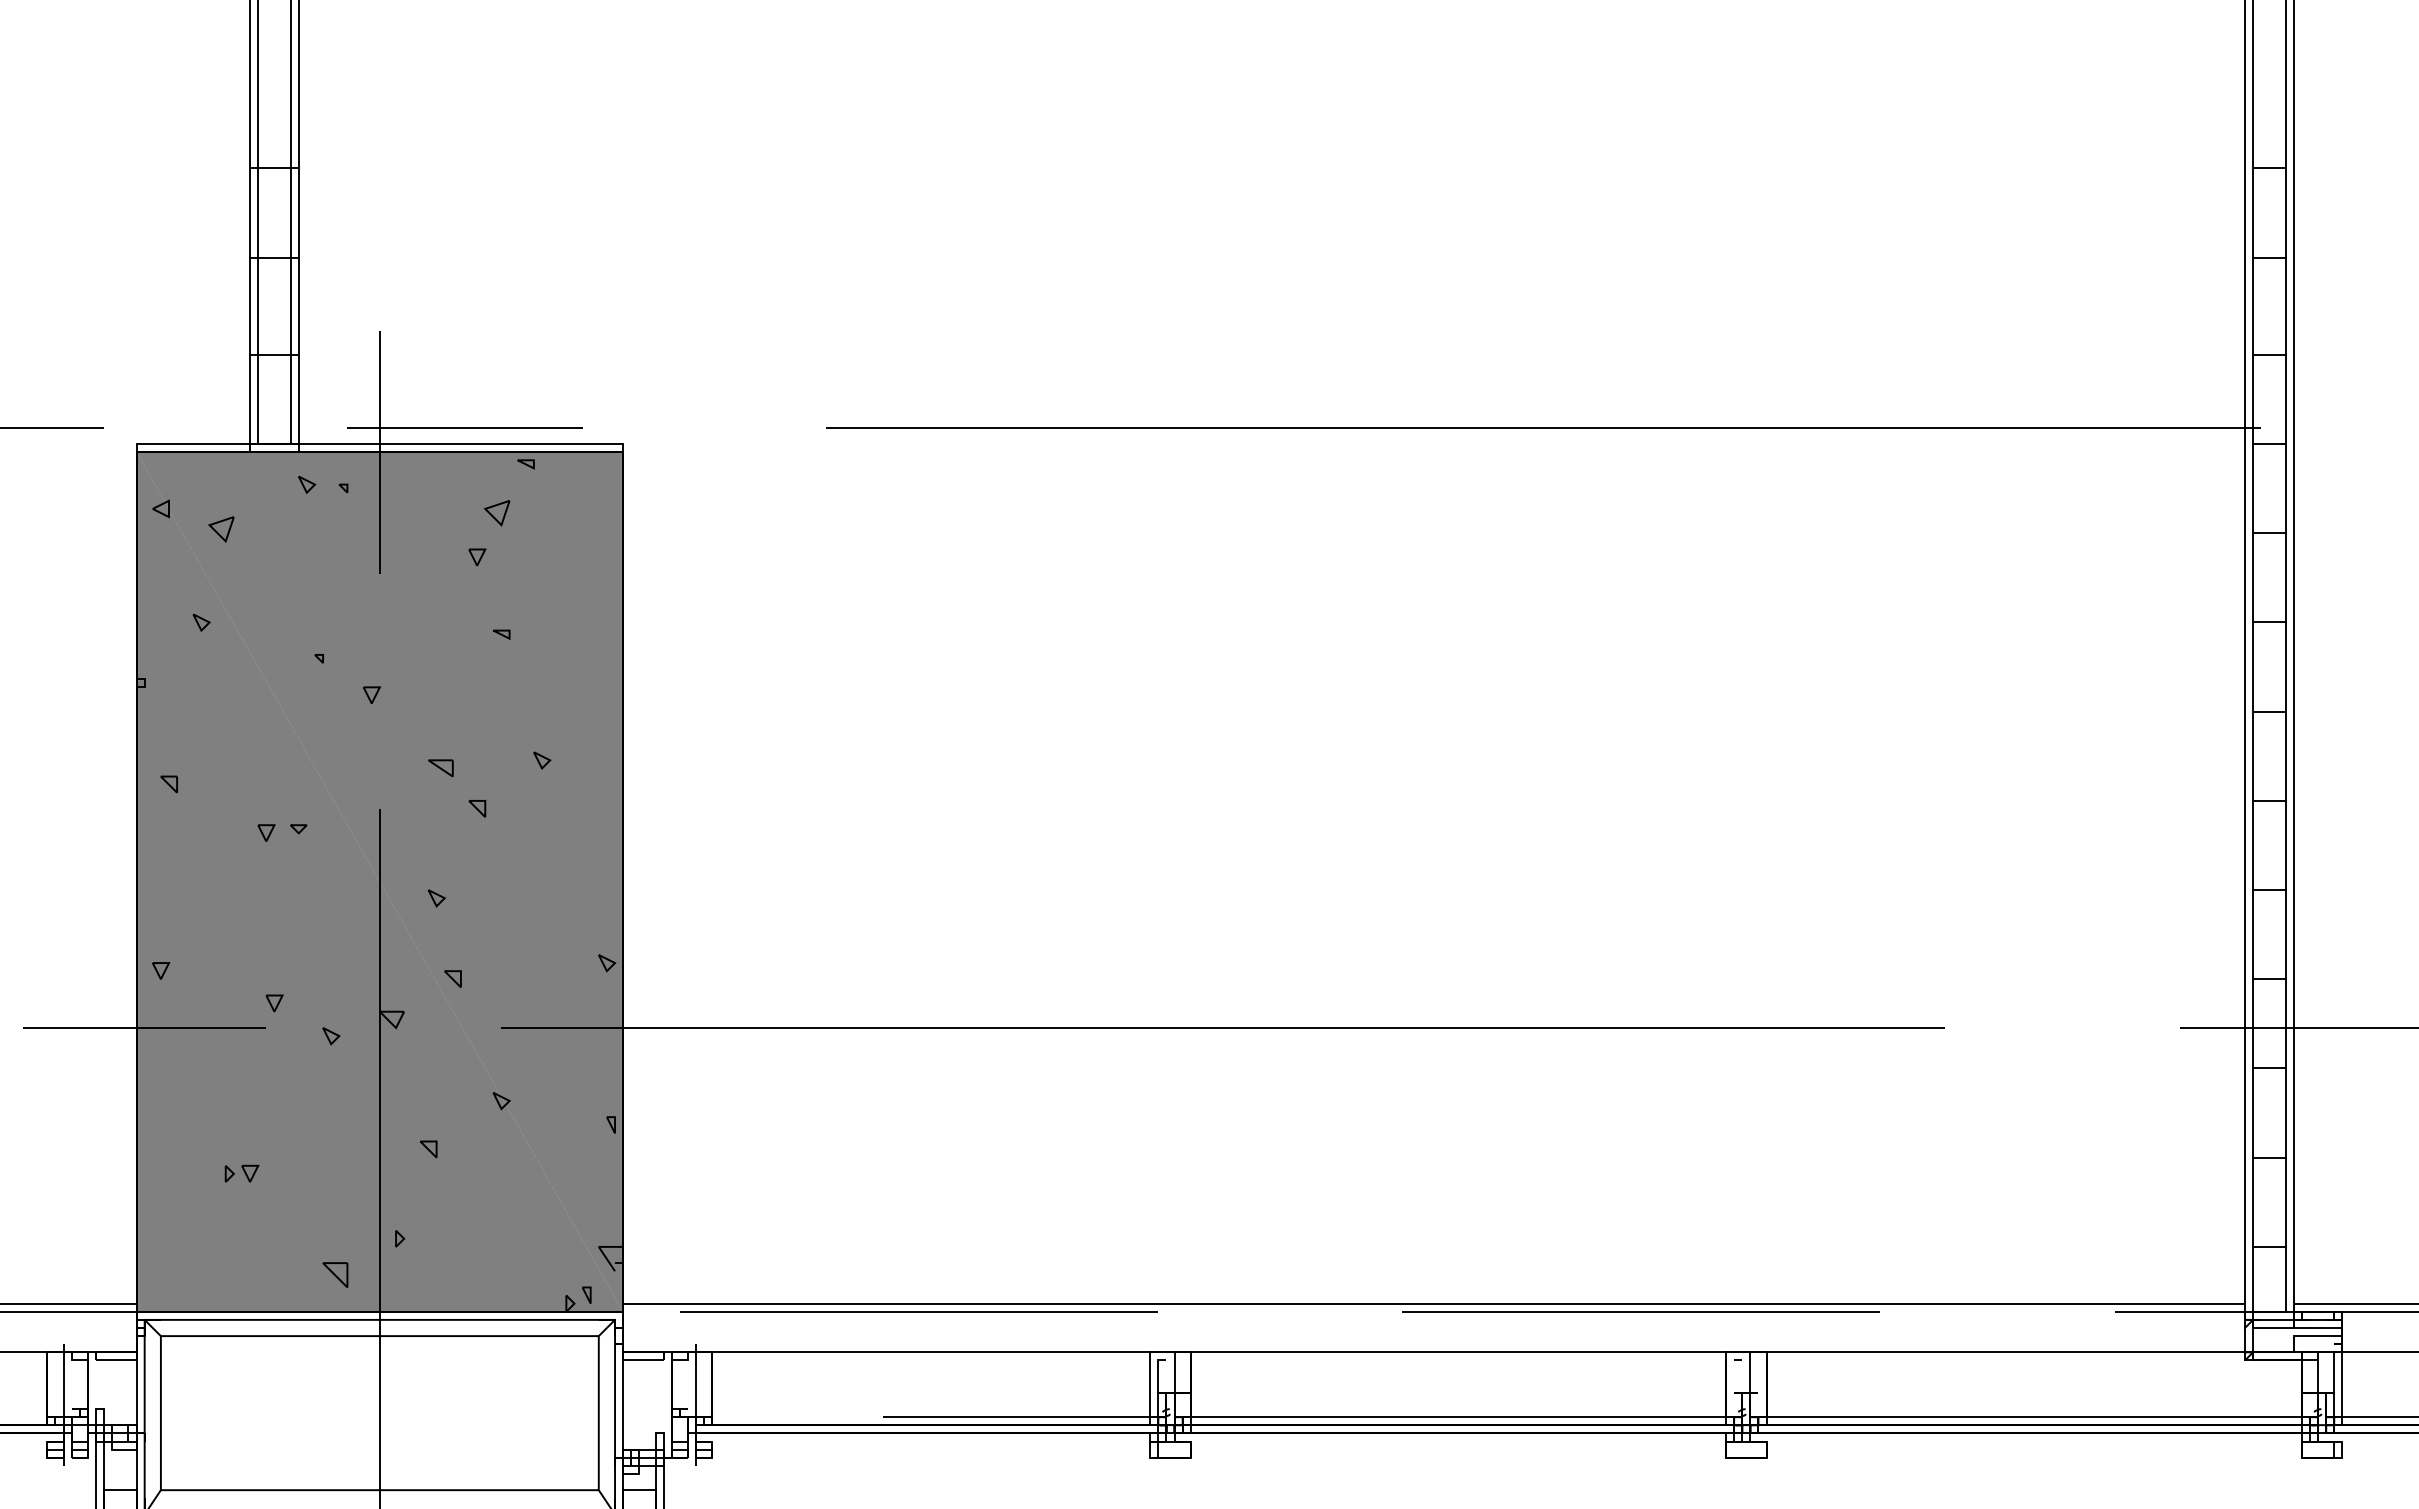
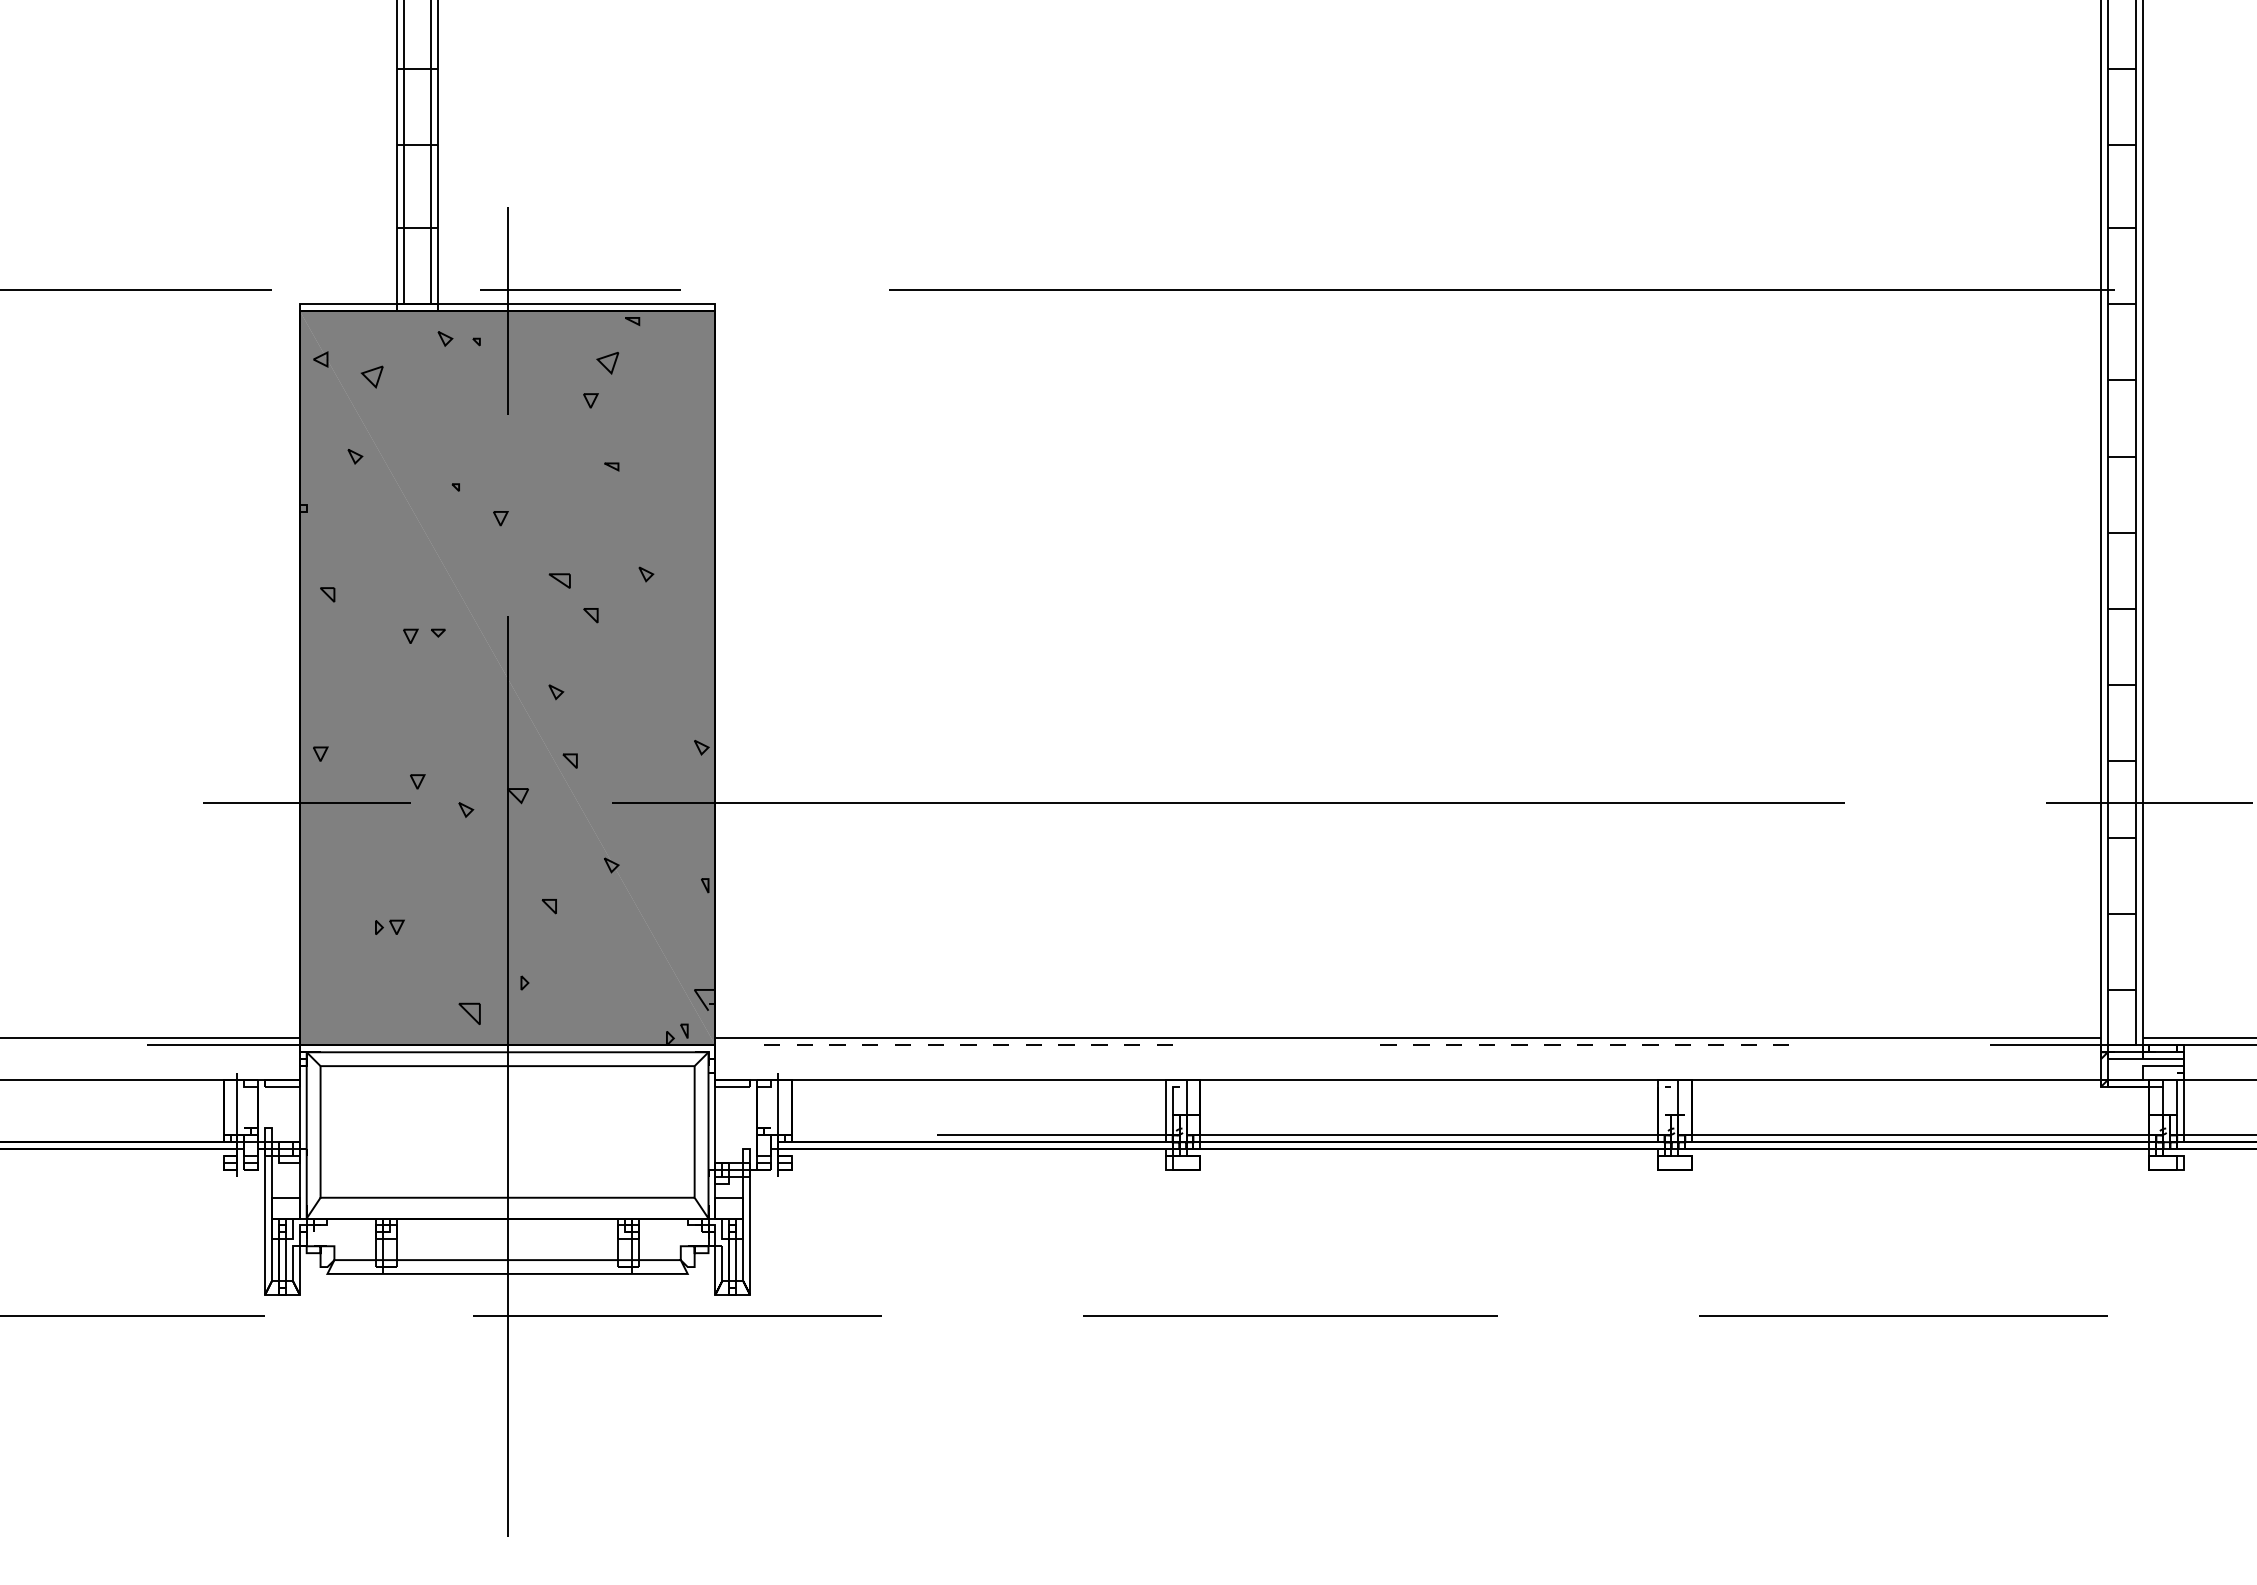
line: (919, 1311) -> (968, 1045), solid -> dashed
line: (1641, 1311) -> (1585, 1045), solid -> dashed

